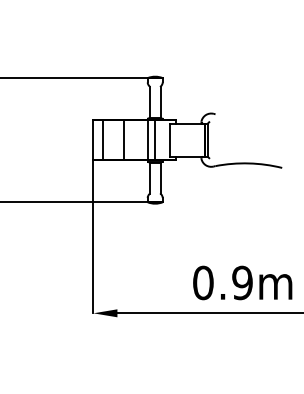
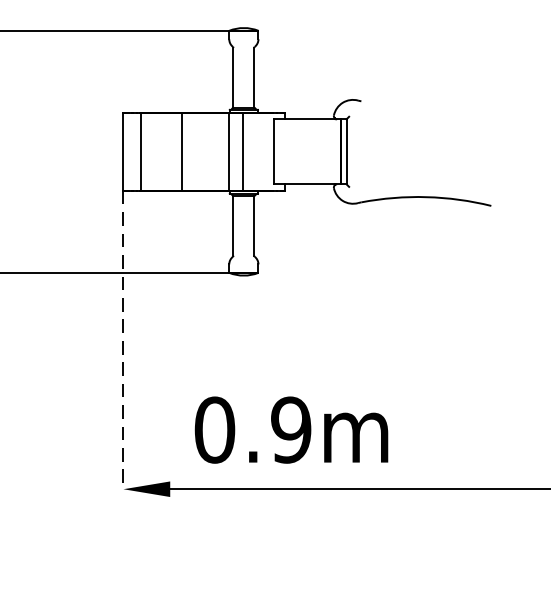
line: (93, 236) -> (123, 339), solid -> dashed
text: (242, 282) -> (291, 429), moved

